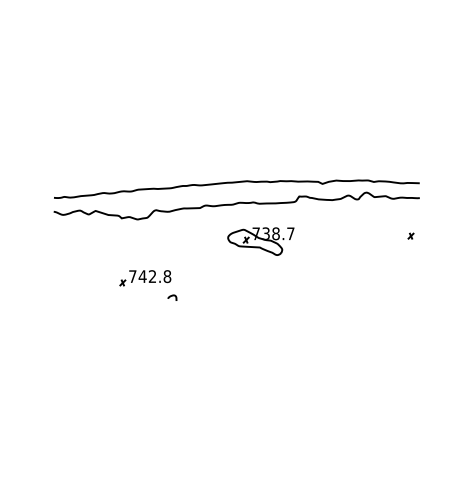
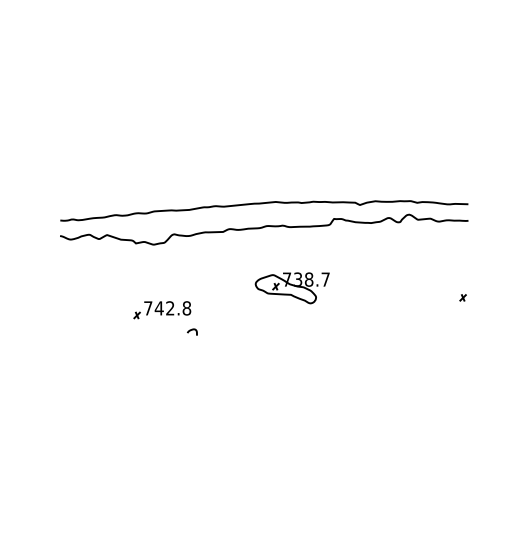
part: (410, 235) -> (462, 297), moved
part: (260, 241) -> (291, 288), moved

